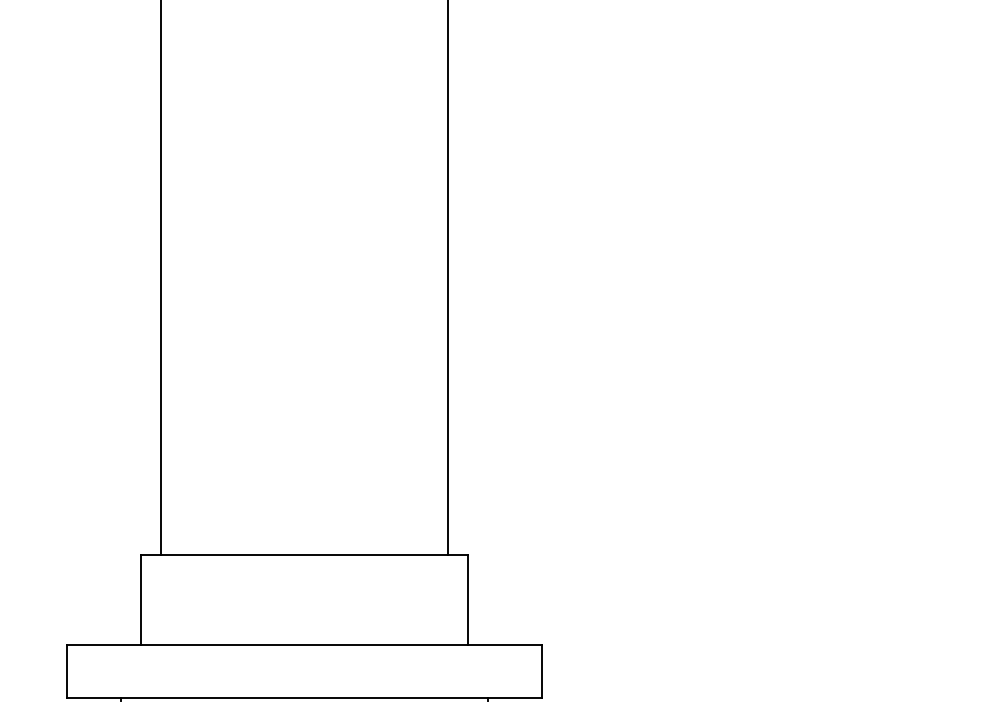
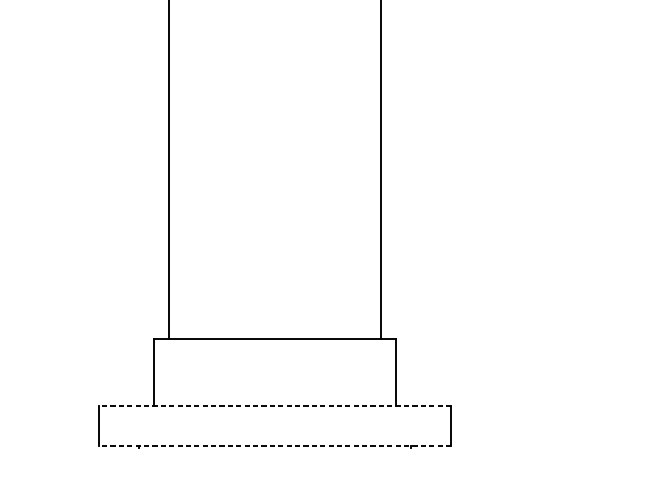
line: (304, 645) -> (274, 406), solid -> dashed
line: (304, 697) -> (274, 445), solid -> dashed

